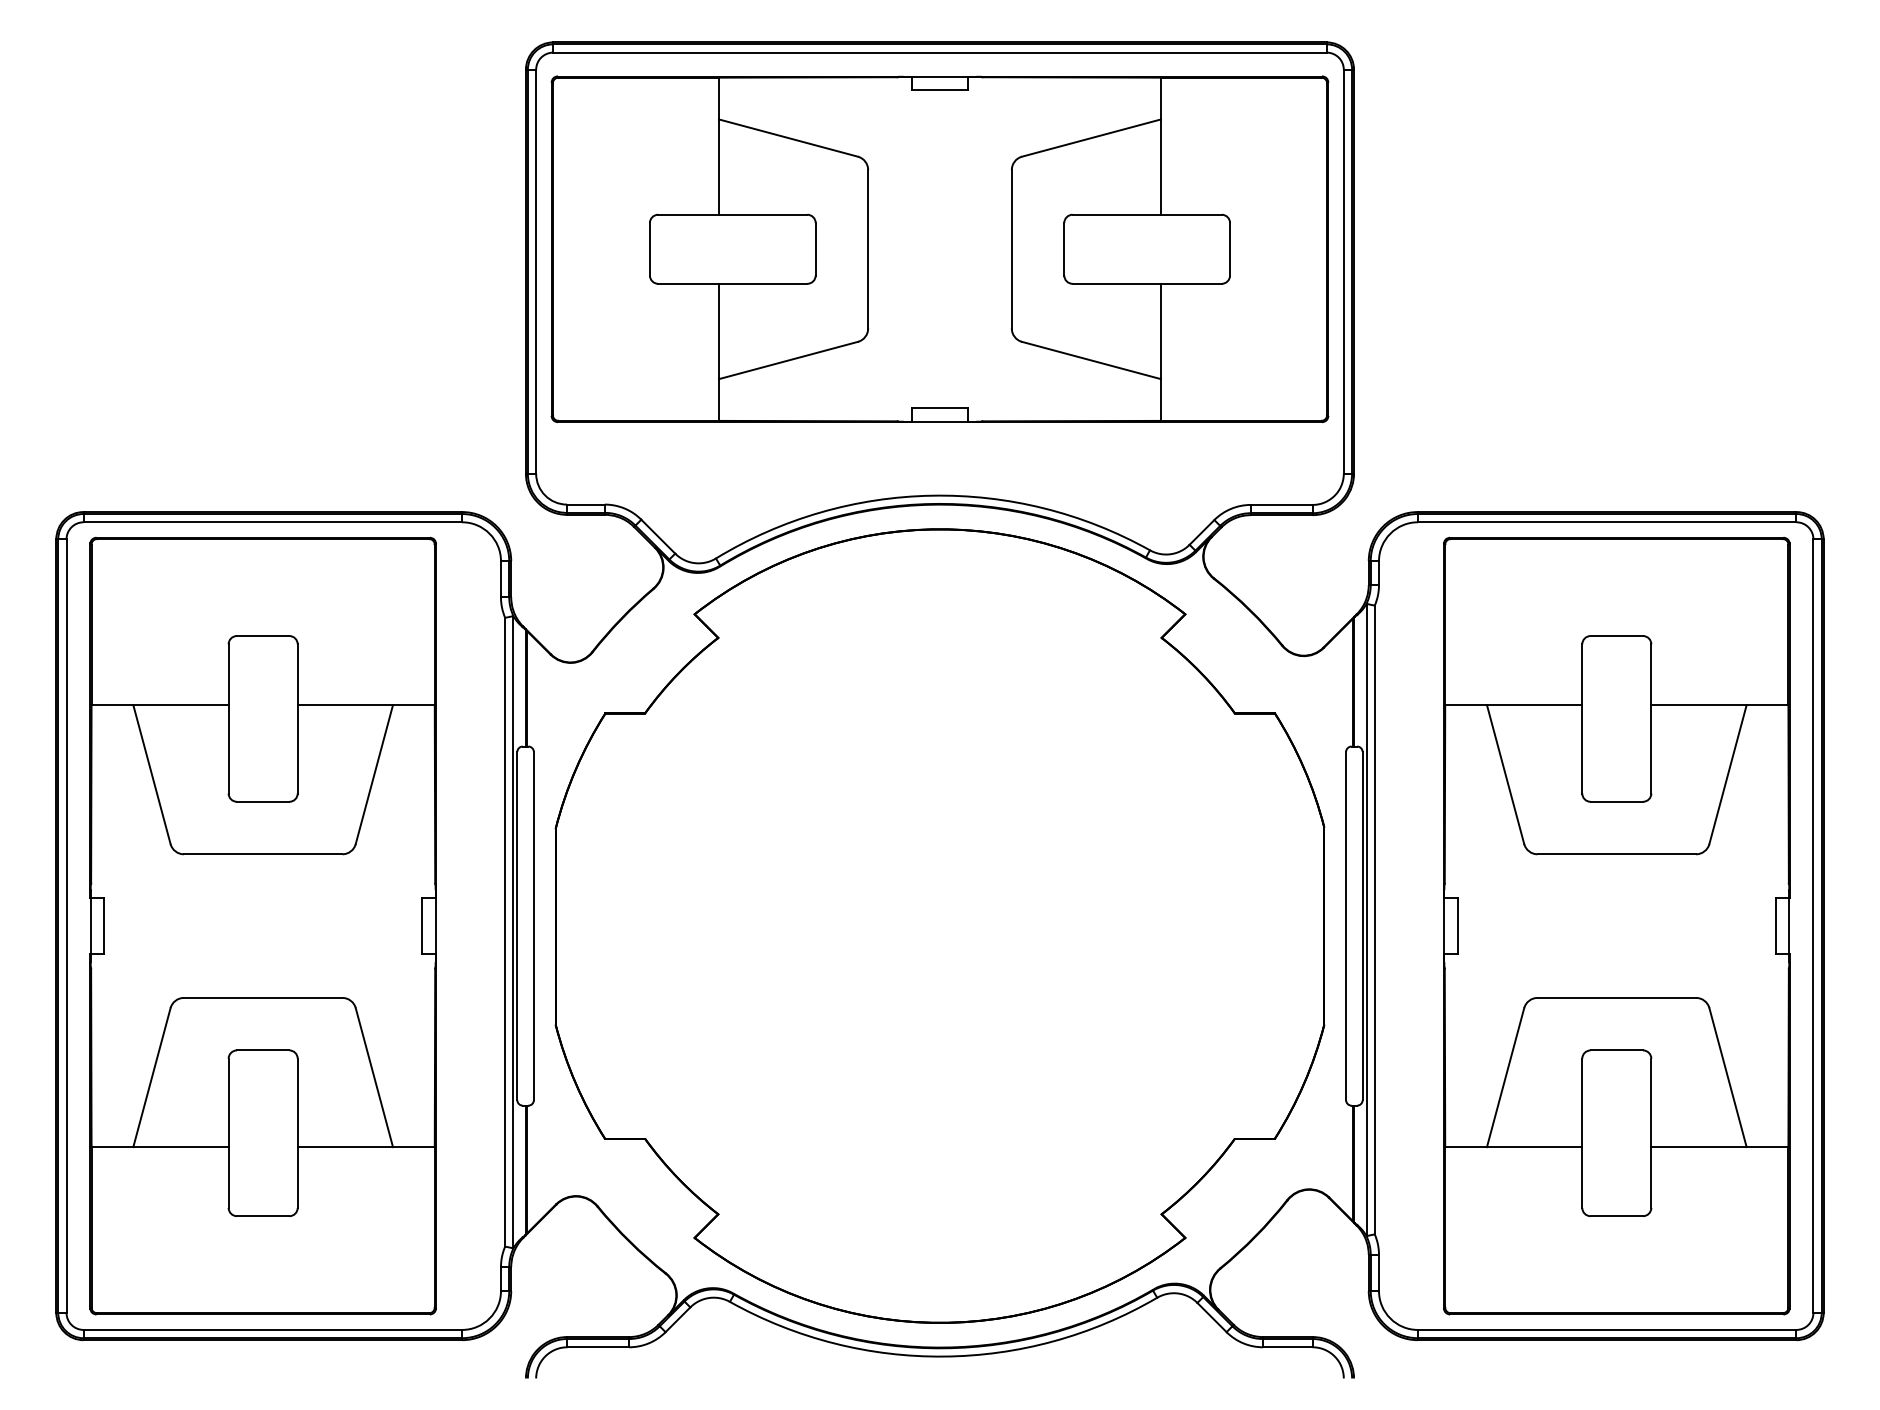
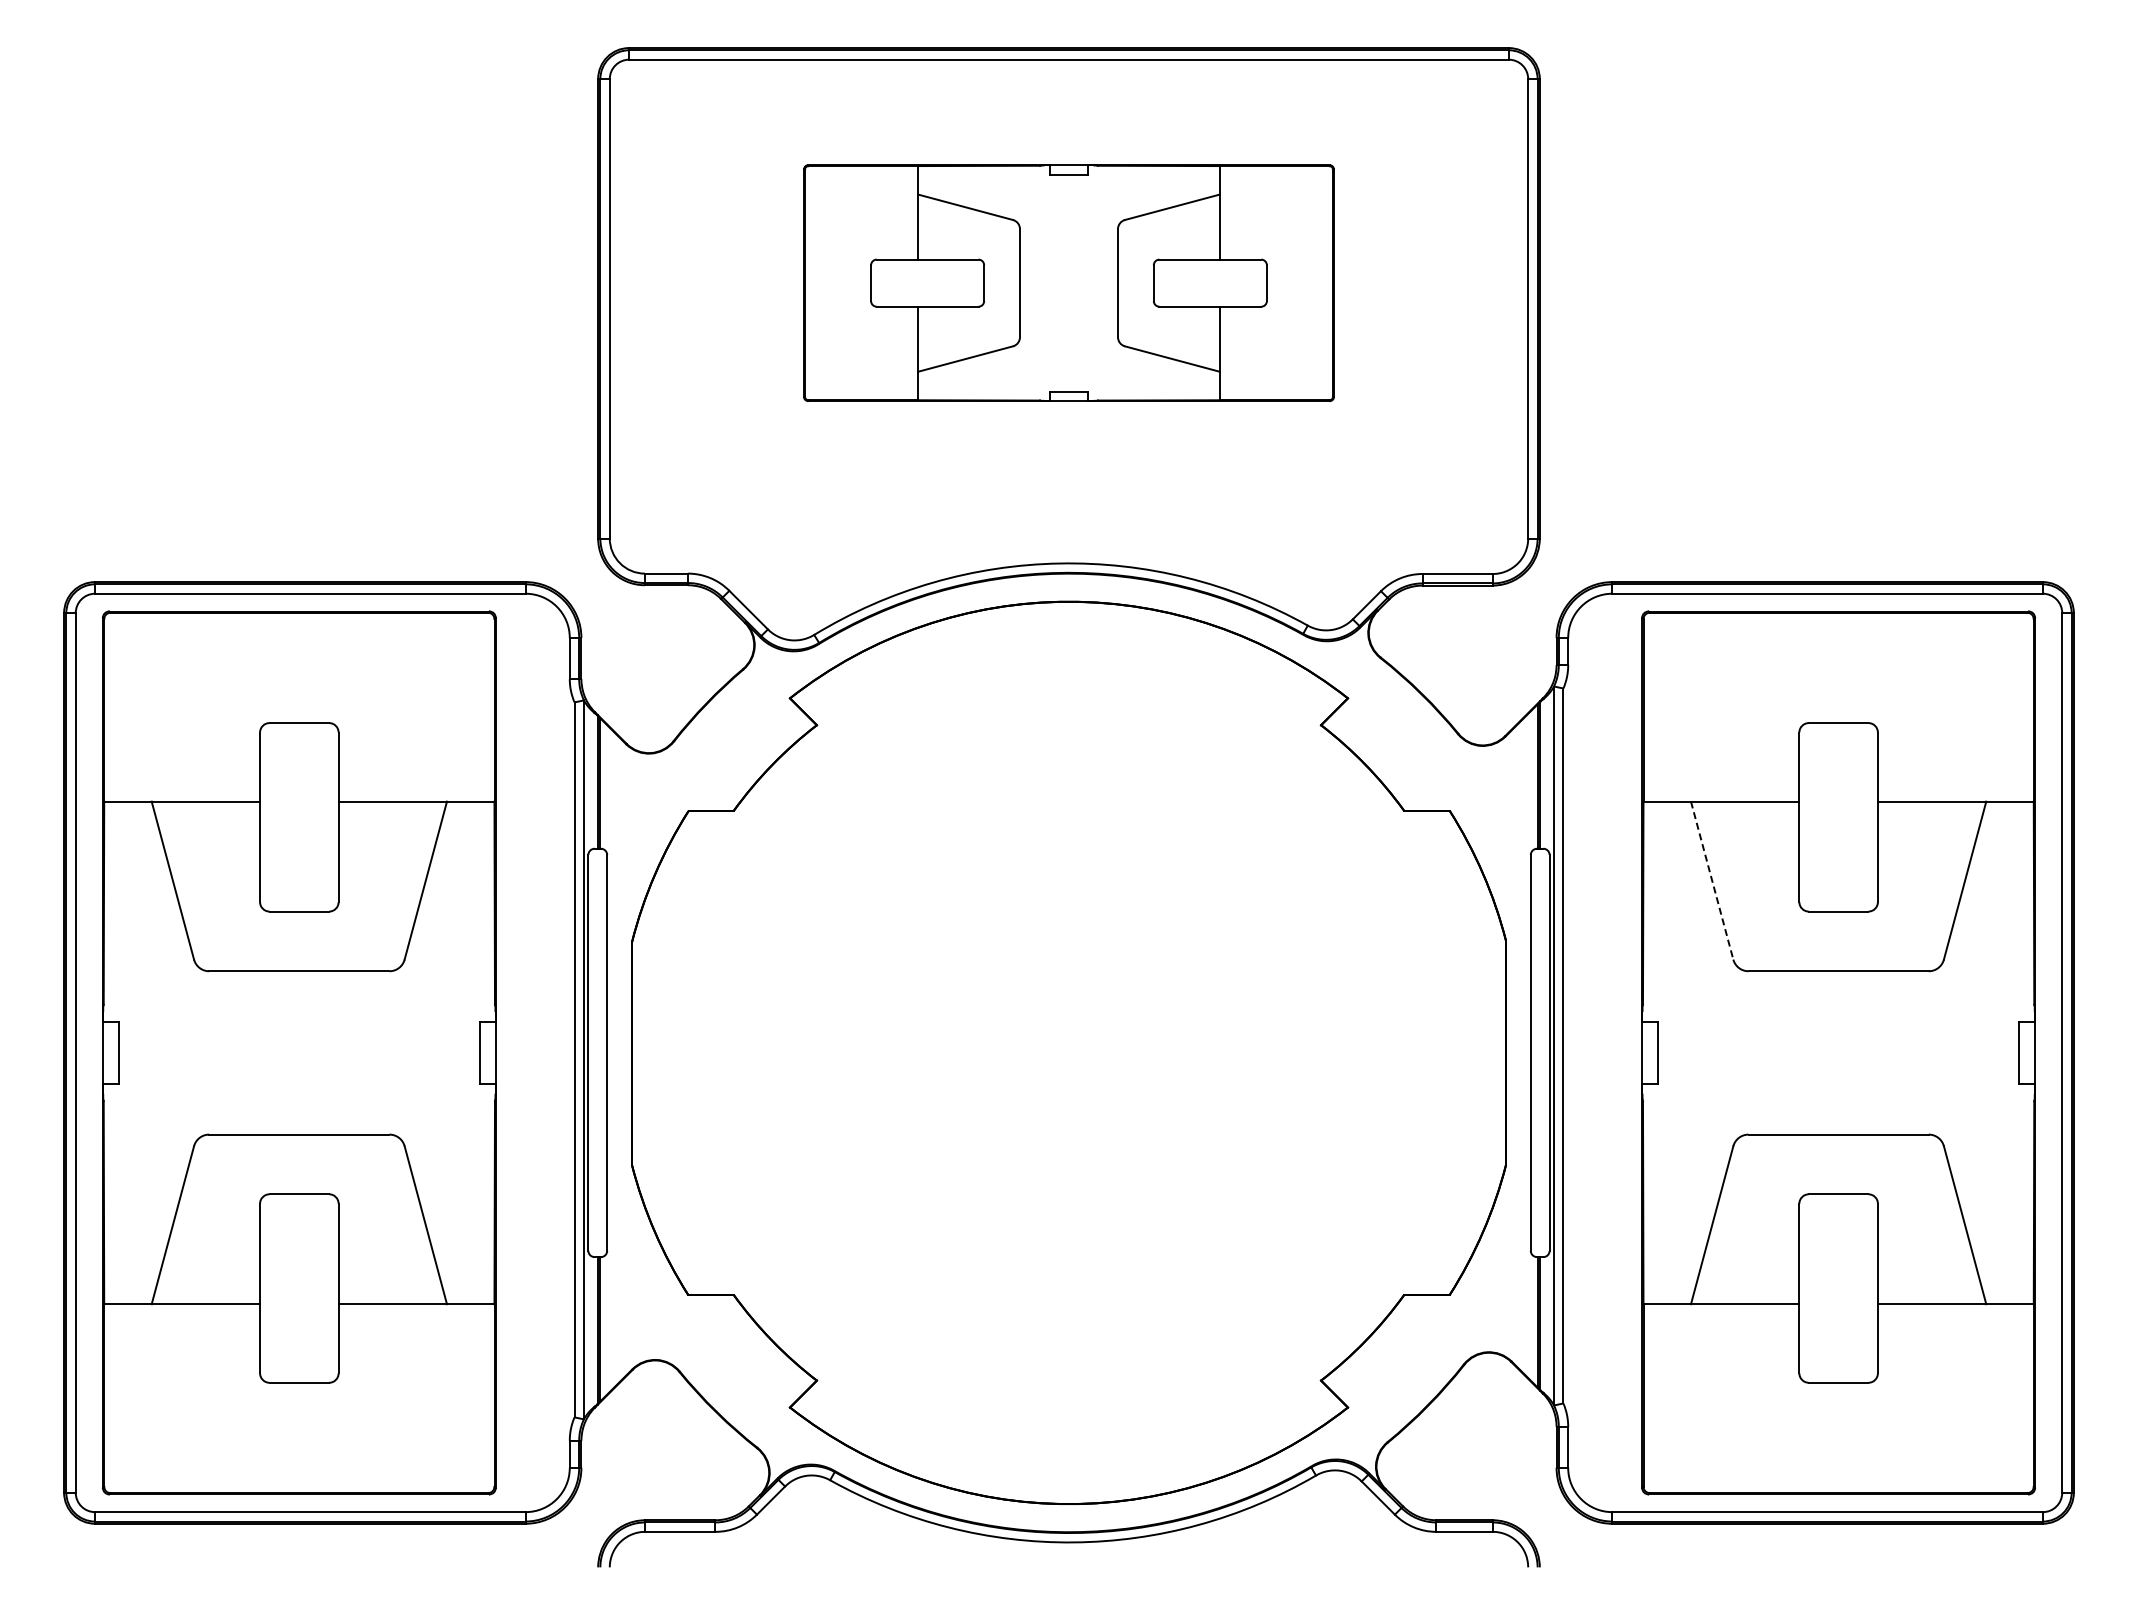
part: (939, 248) -> (1068, 282), size x0.6
line: (1505, 774) -> (1712, 880), solid -> dashed

